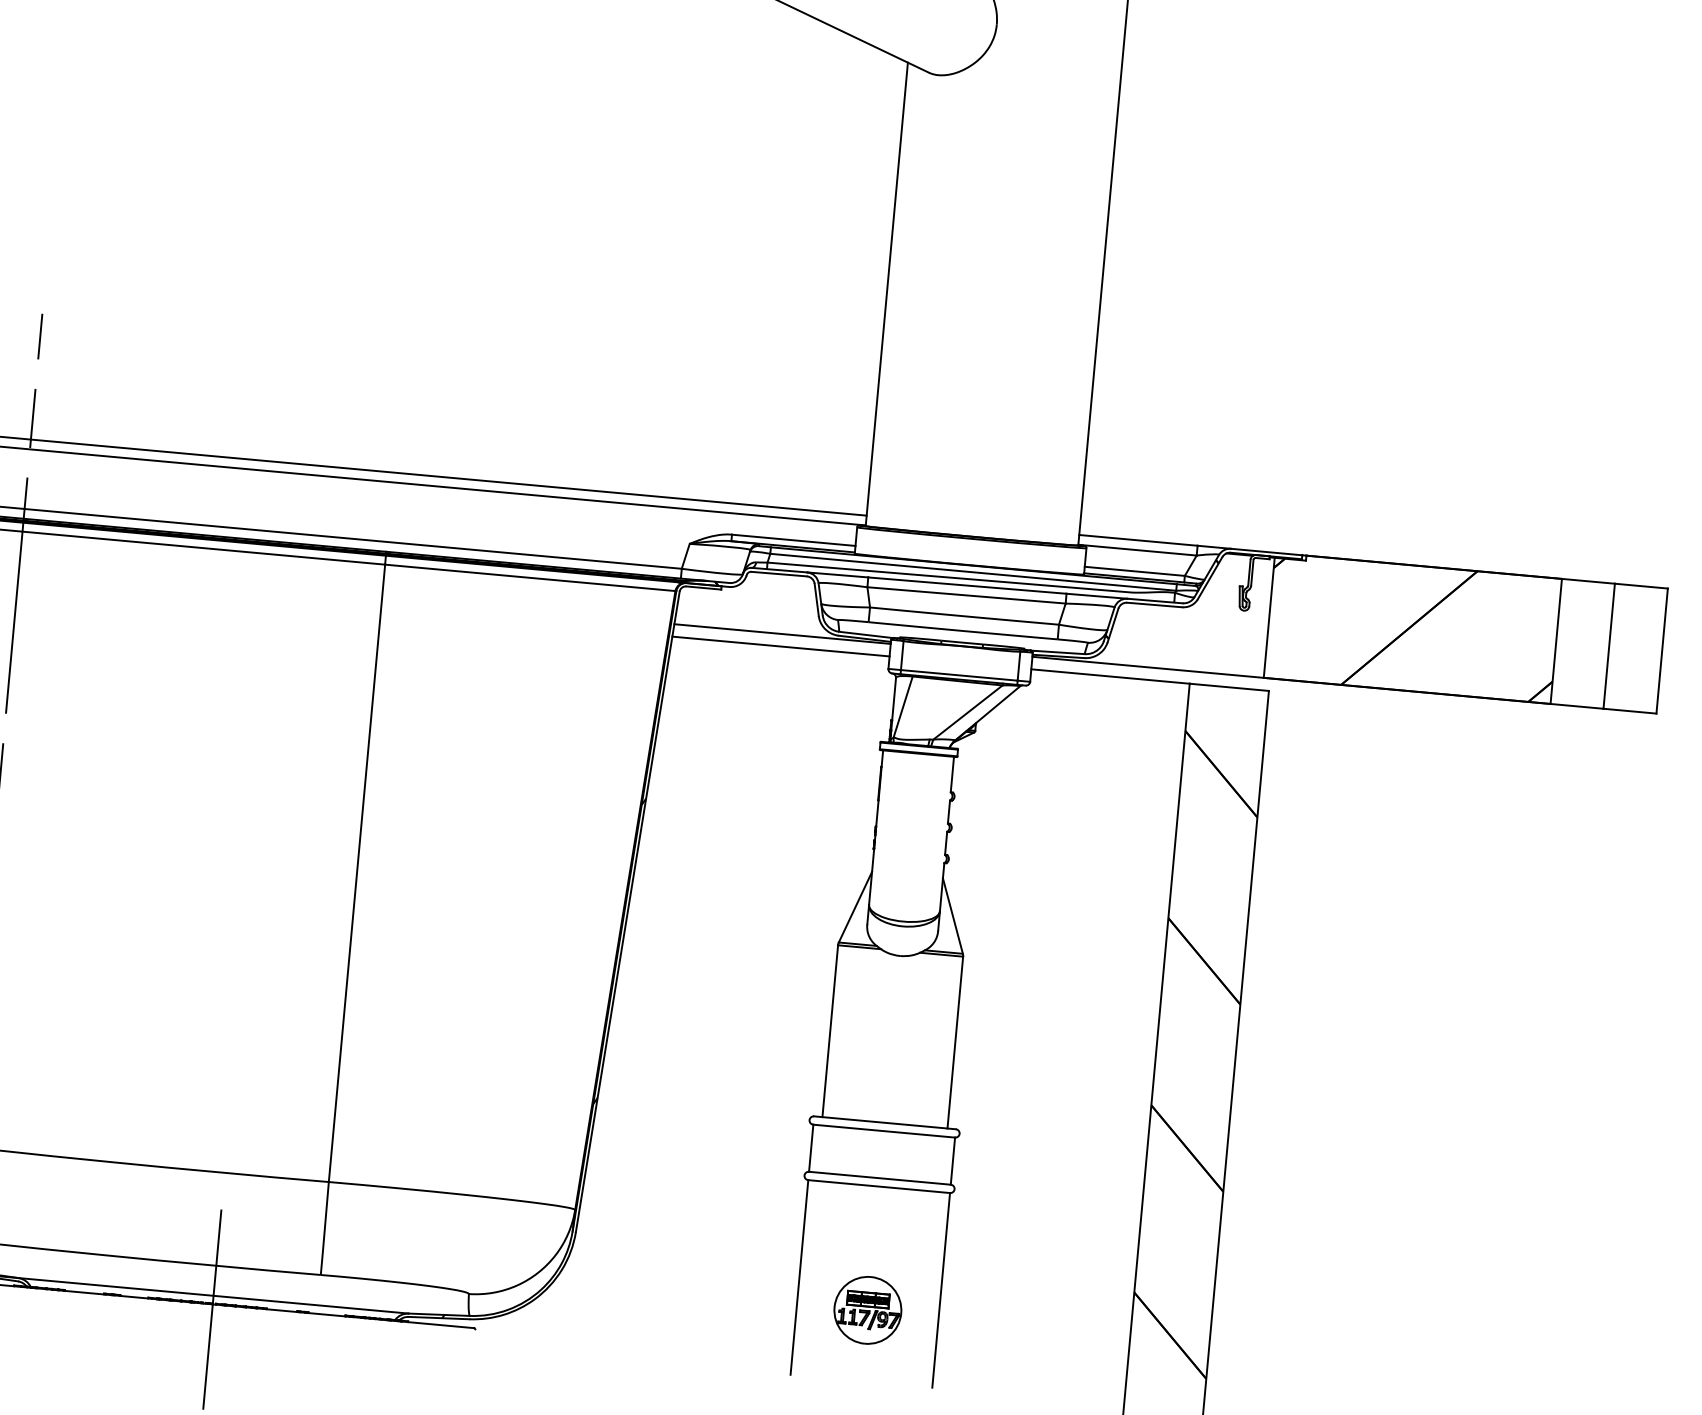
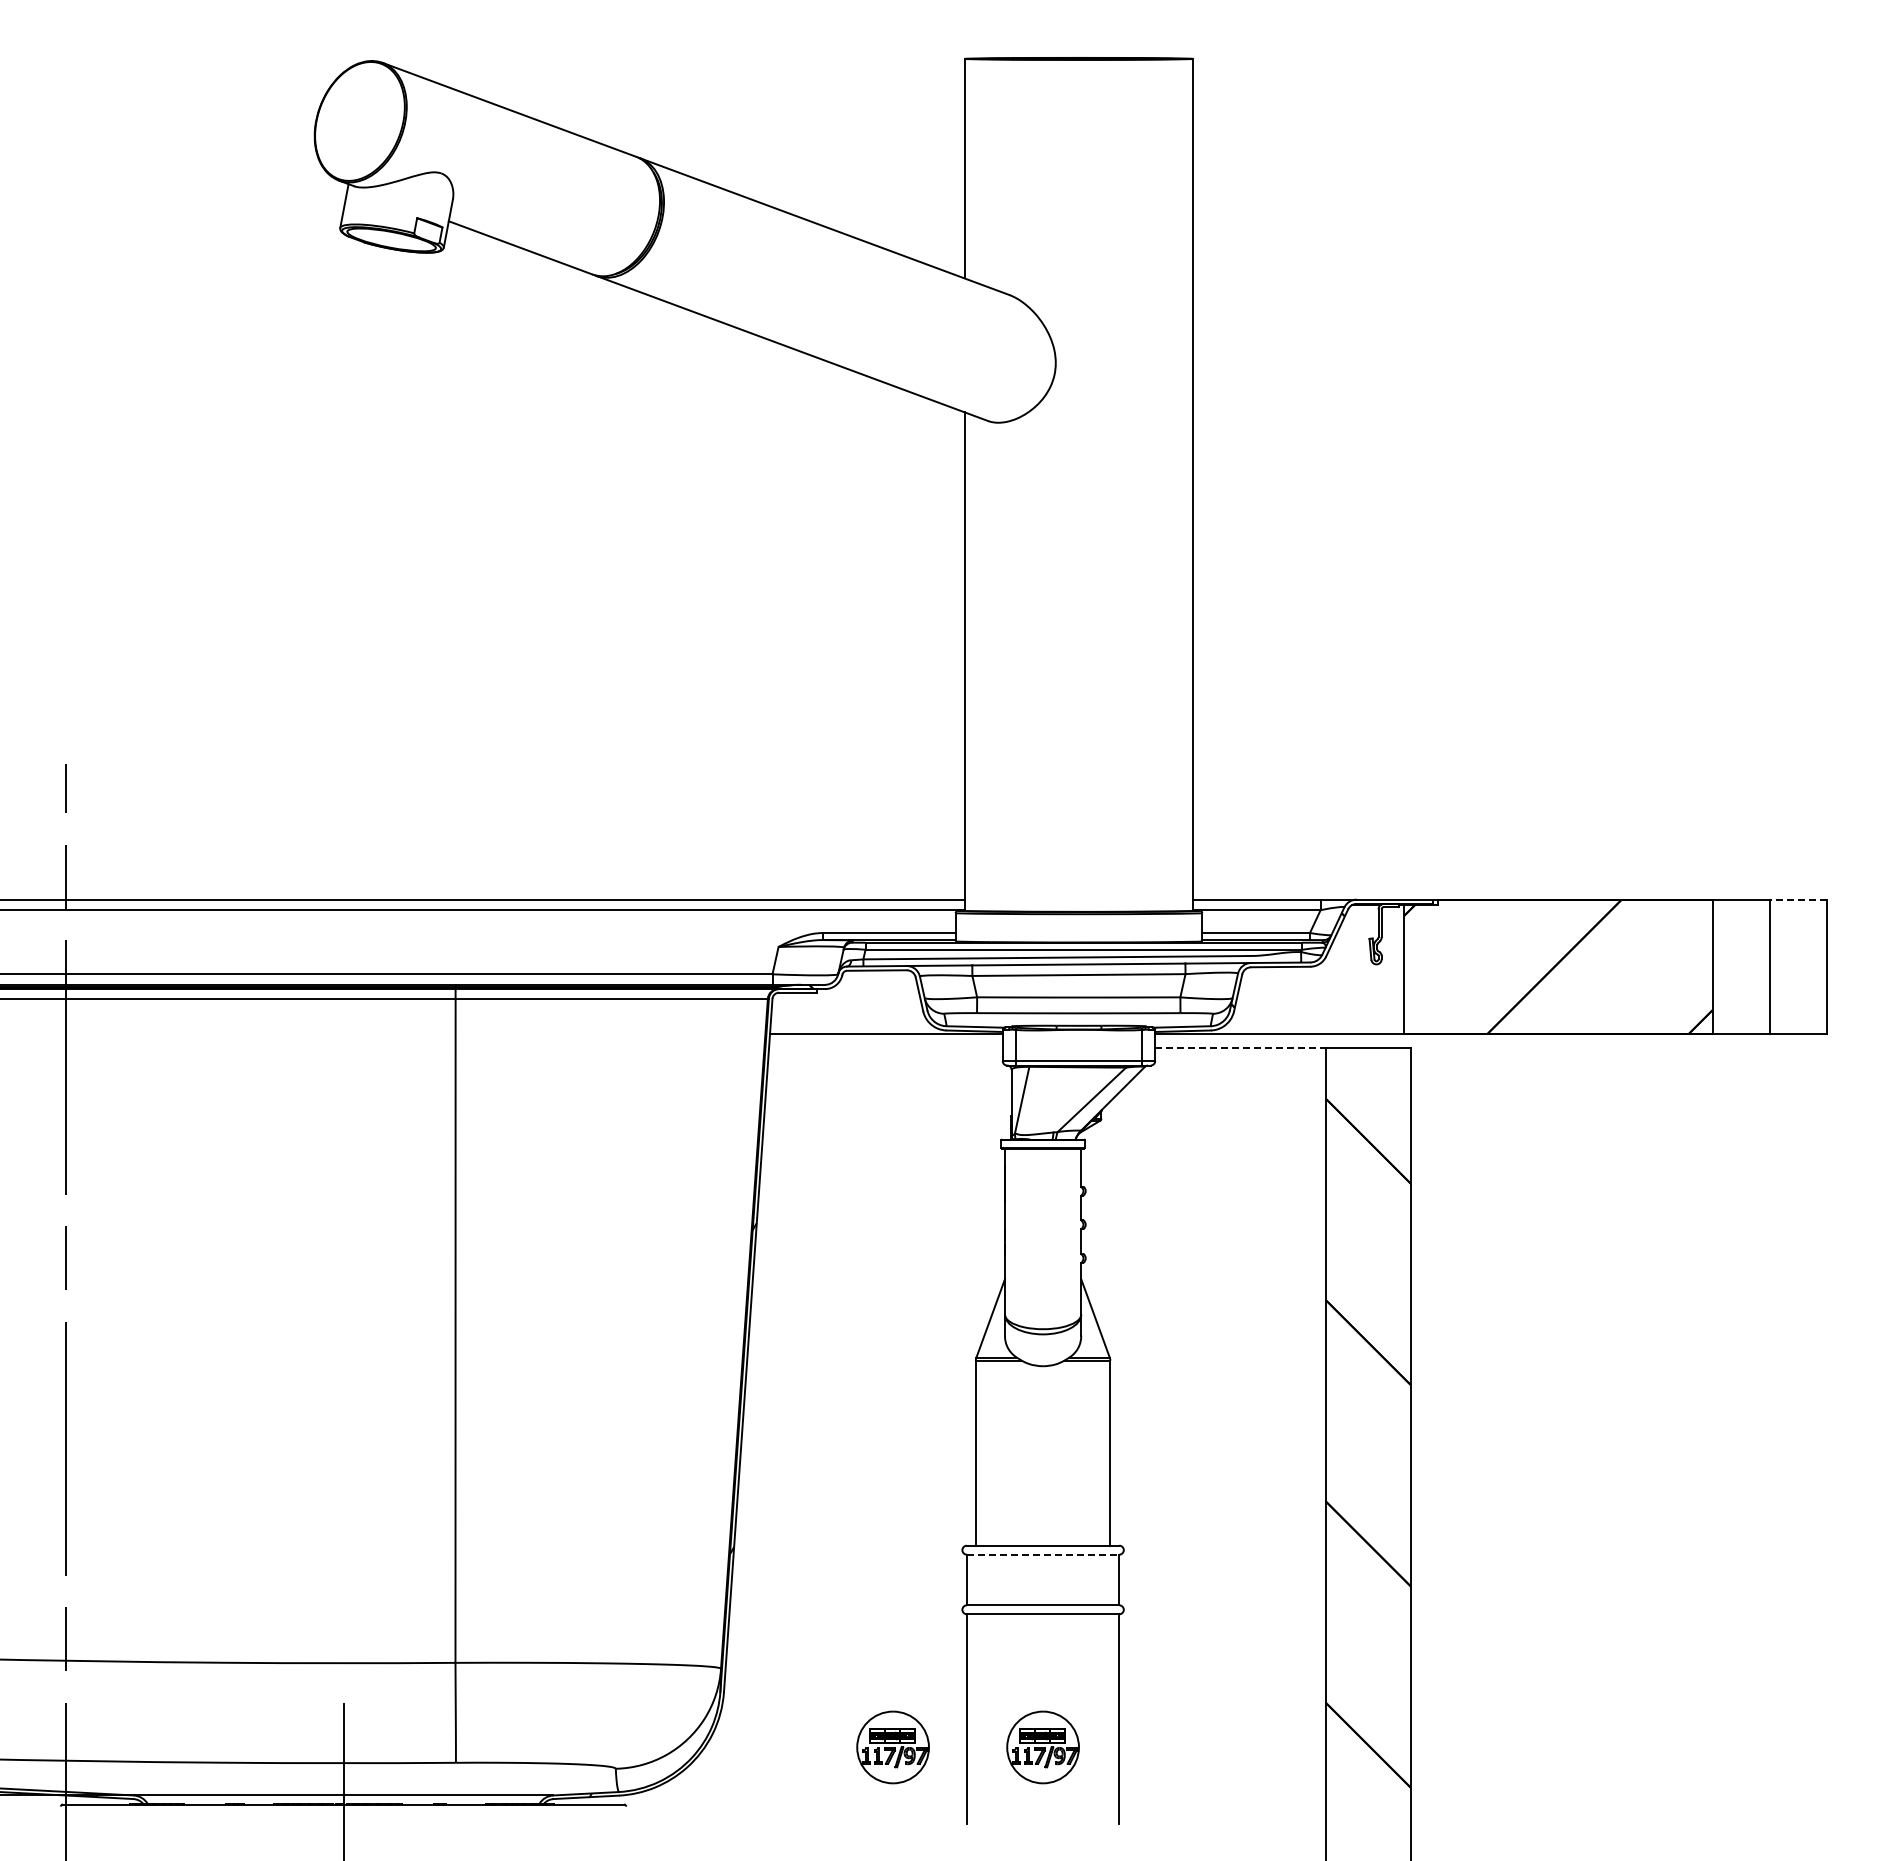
line: (1640, 585) -> (1797, 899), solid -> dashed
line: (780, 646) -> (885, 1047), removed
line: (1110, 676) -> (1240, 1047), solid -> dashed
line: (884, 1131) -> (1043, 1554), solid -> dashed
part: (727, 1297) -> (892, 1747), added

